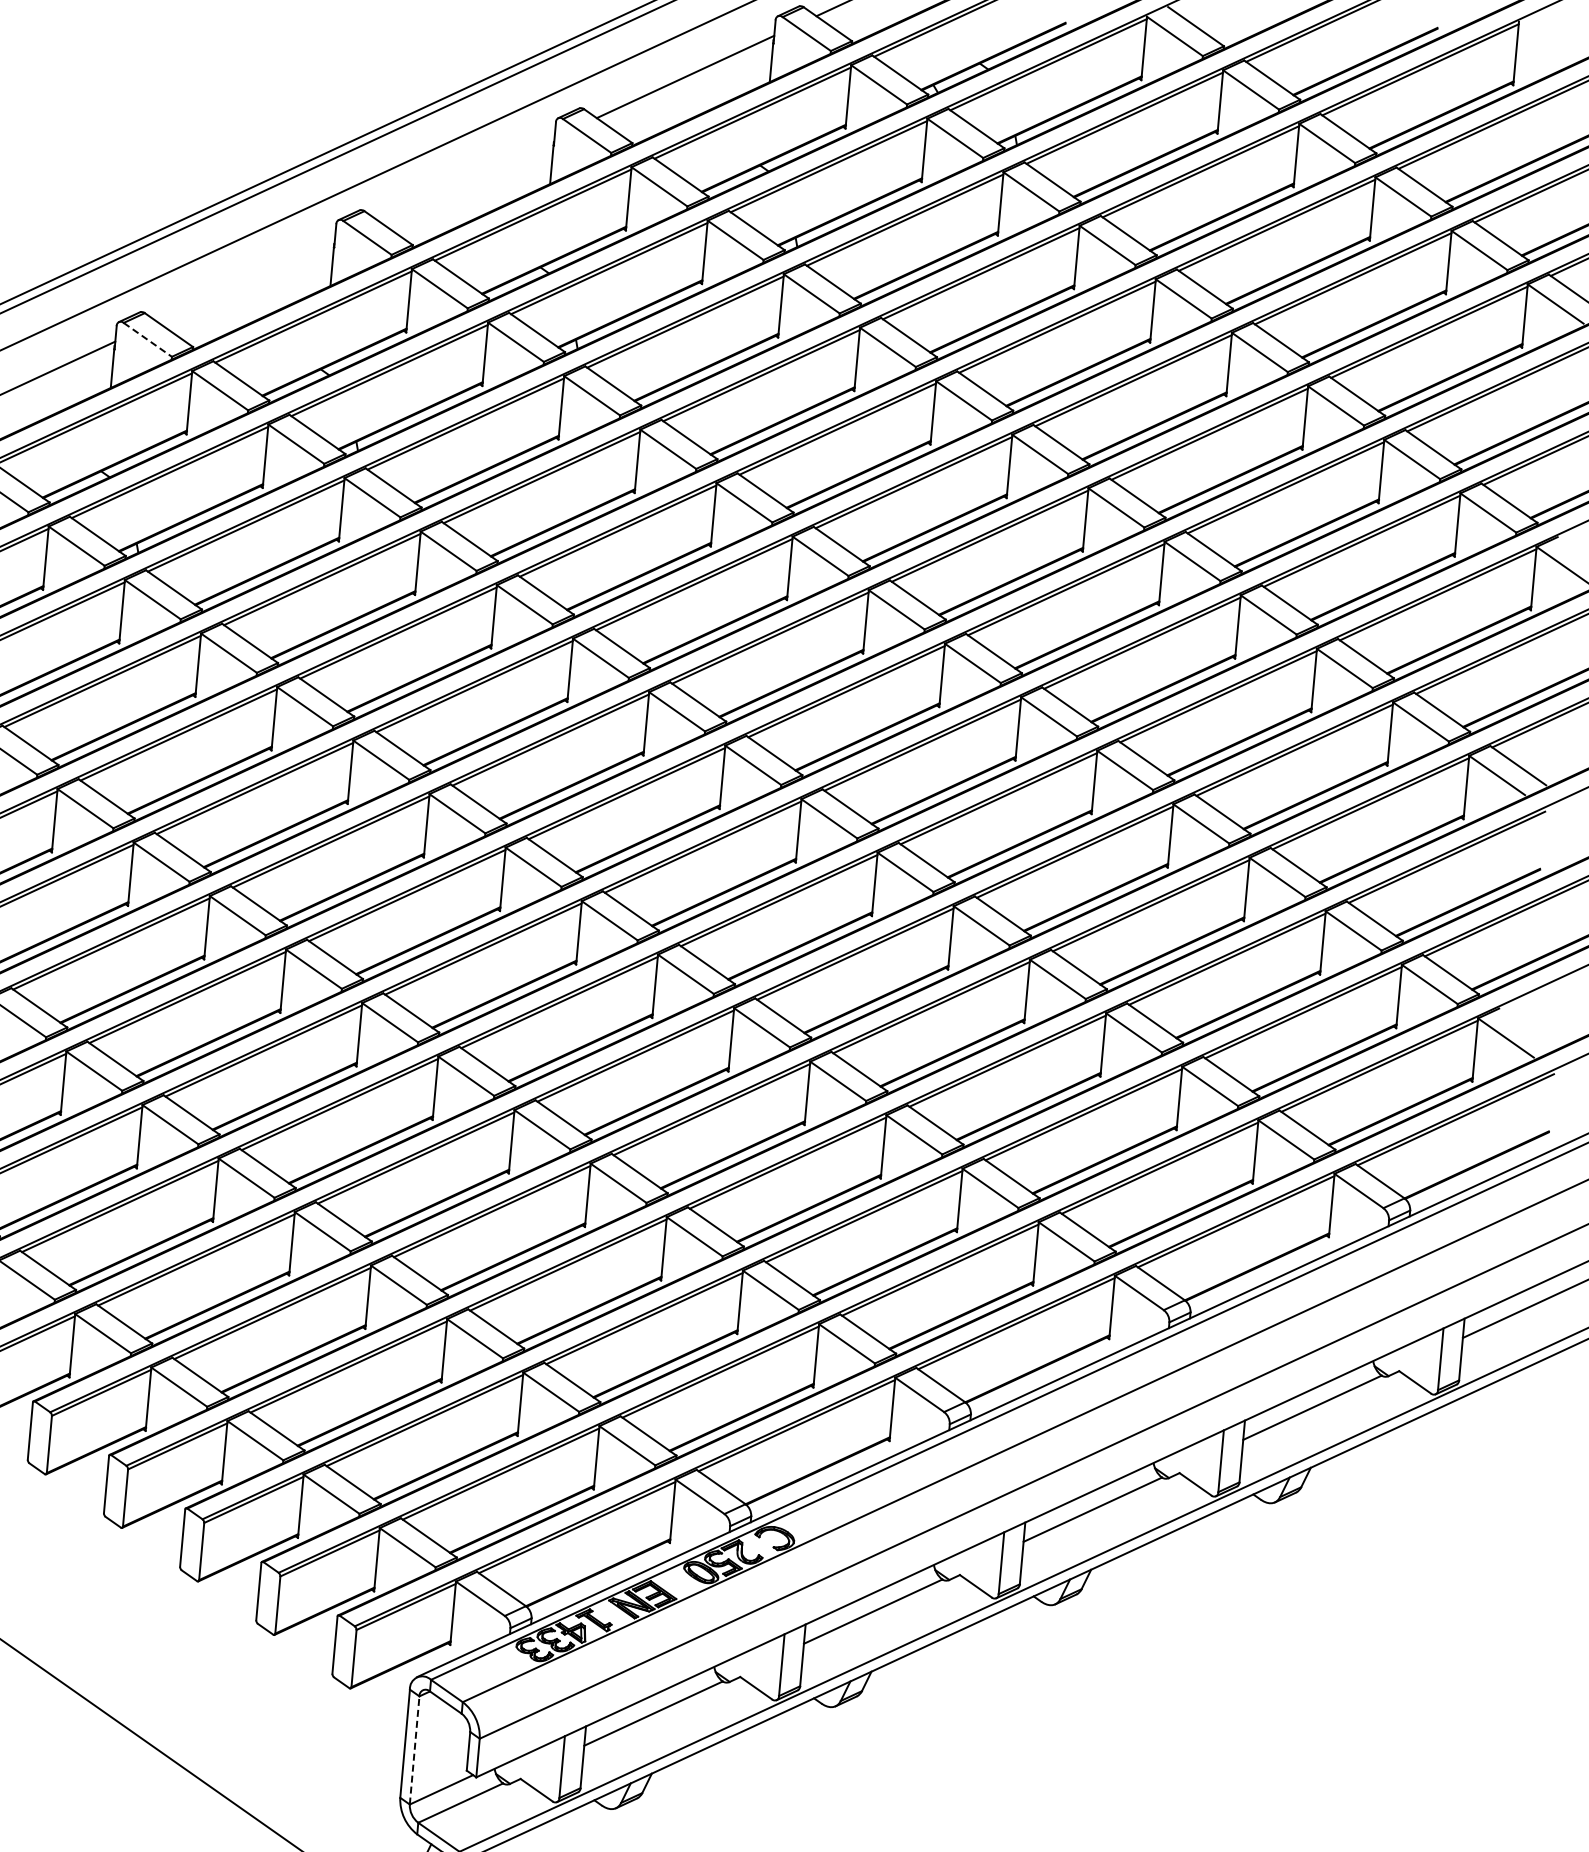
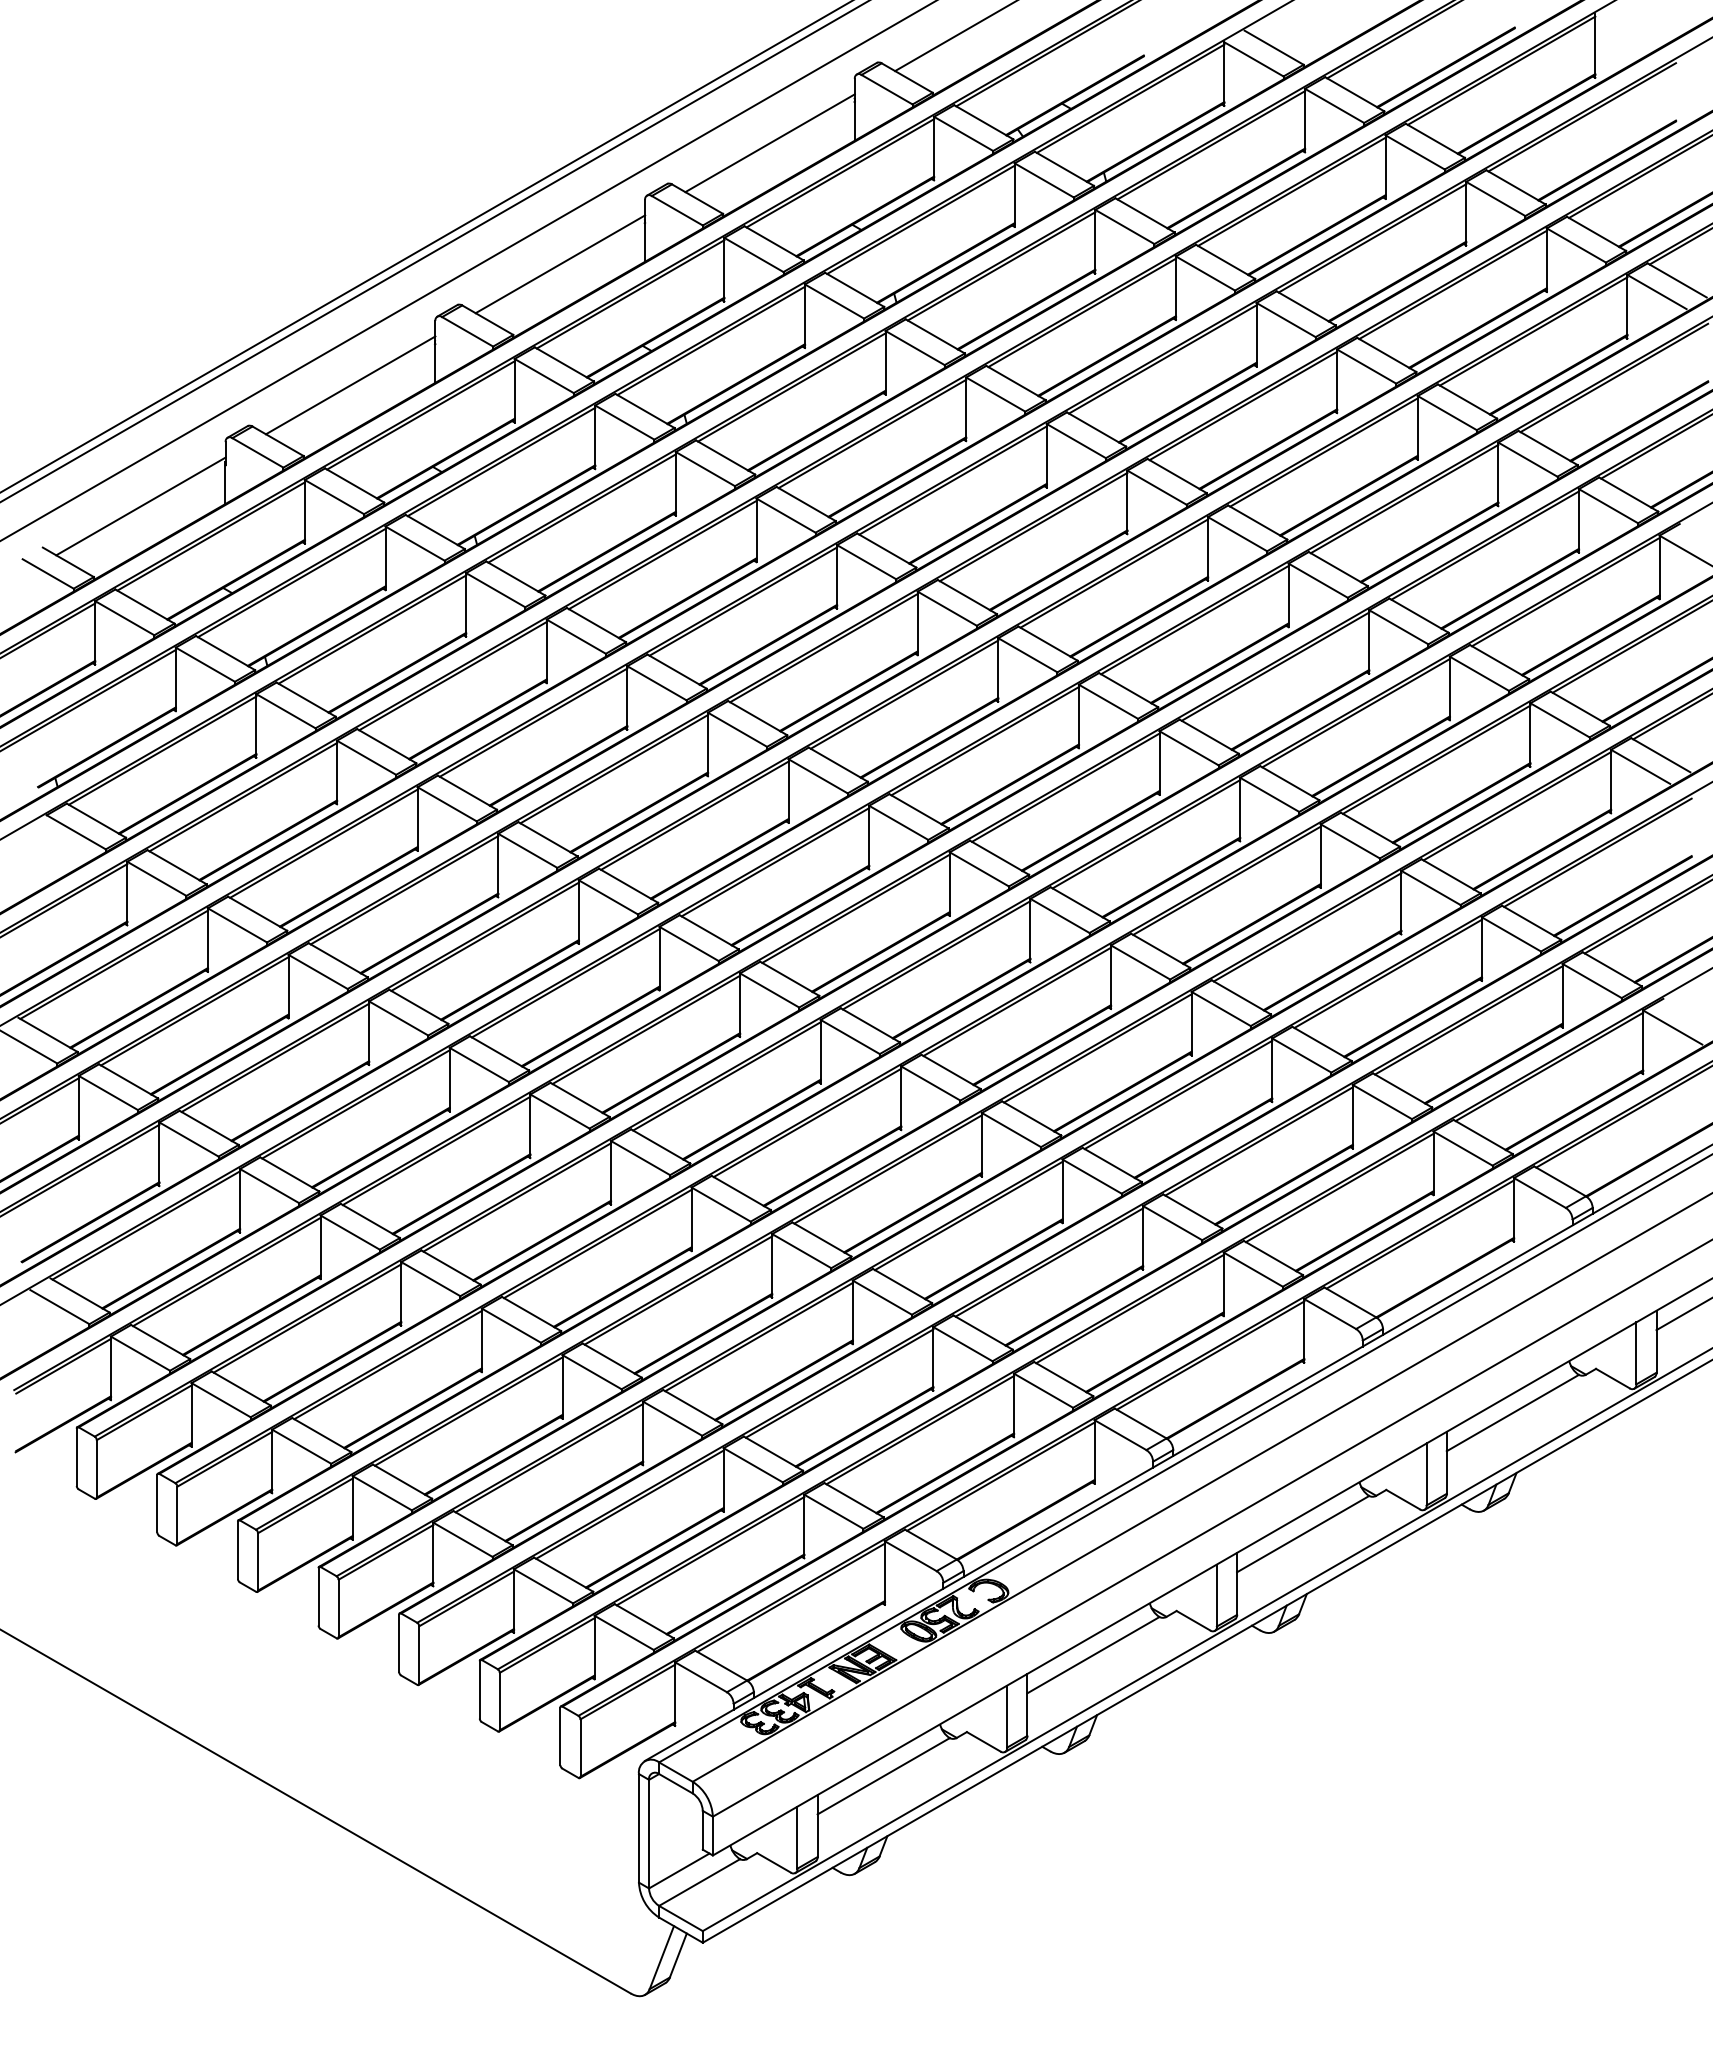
line: (465, 179) -> (560, 264), added
line: (246, 280) -> (350, 385), added
line: (148, 340) -> (258, 453), dashed -> solid
line: (415, 1749) -> (649, 1833), dashed -> solid

